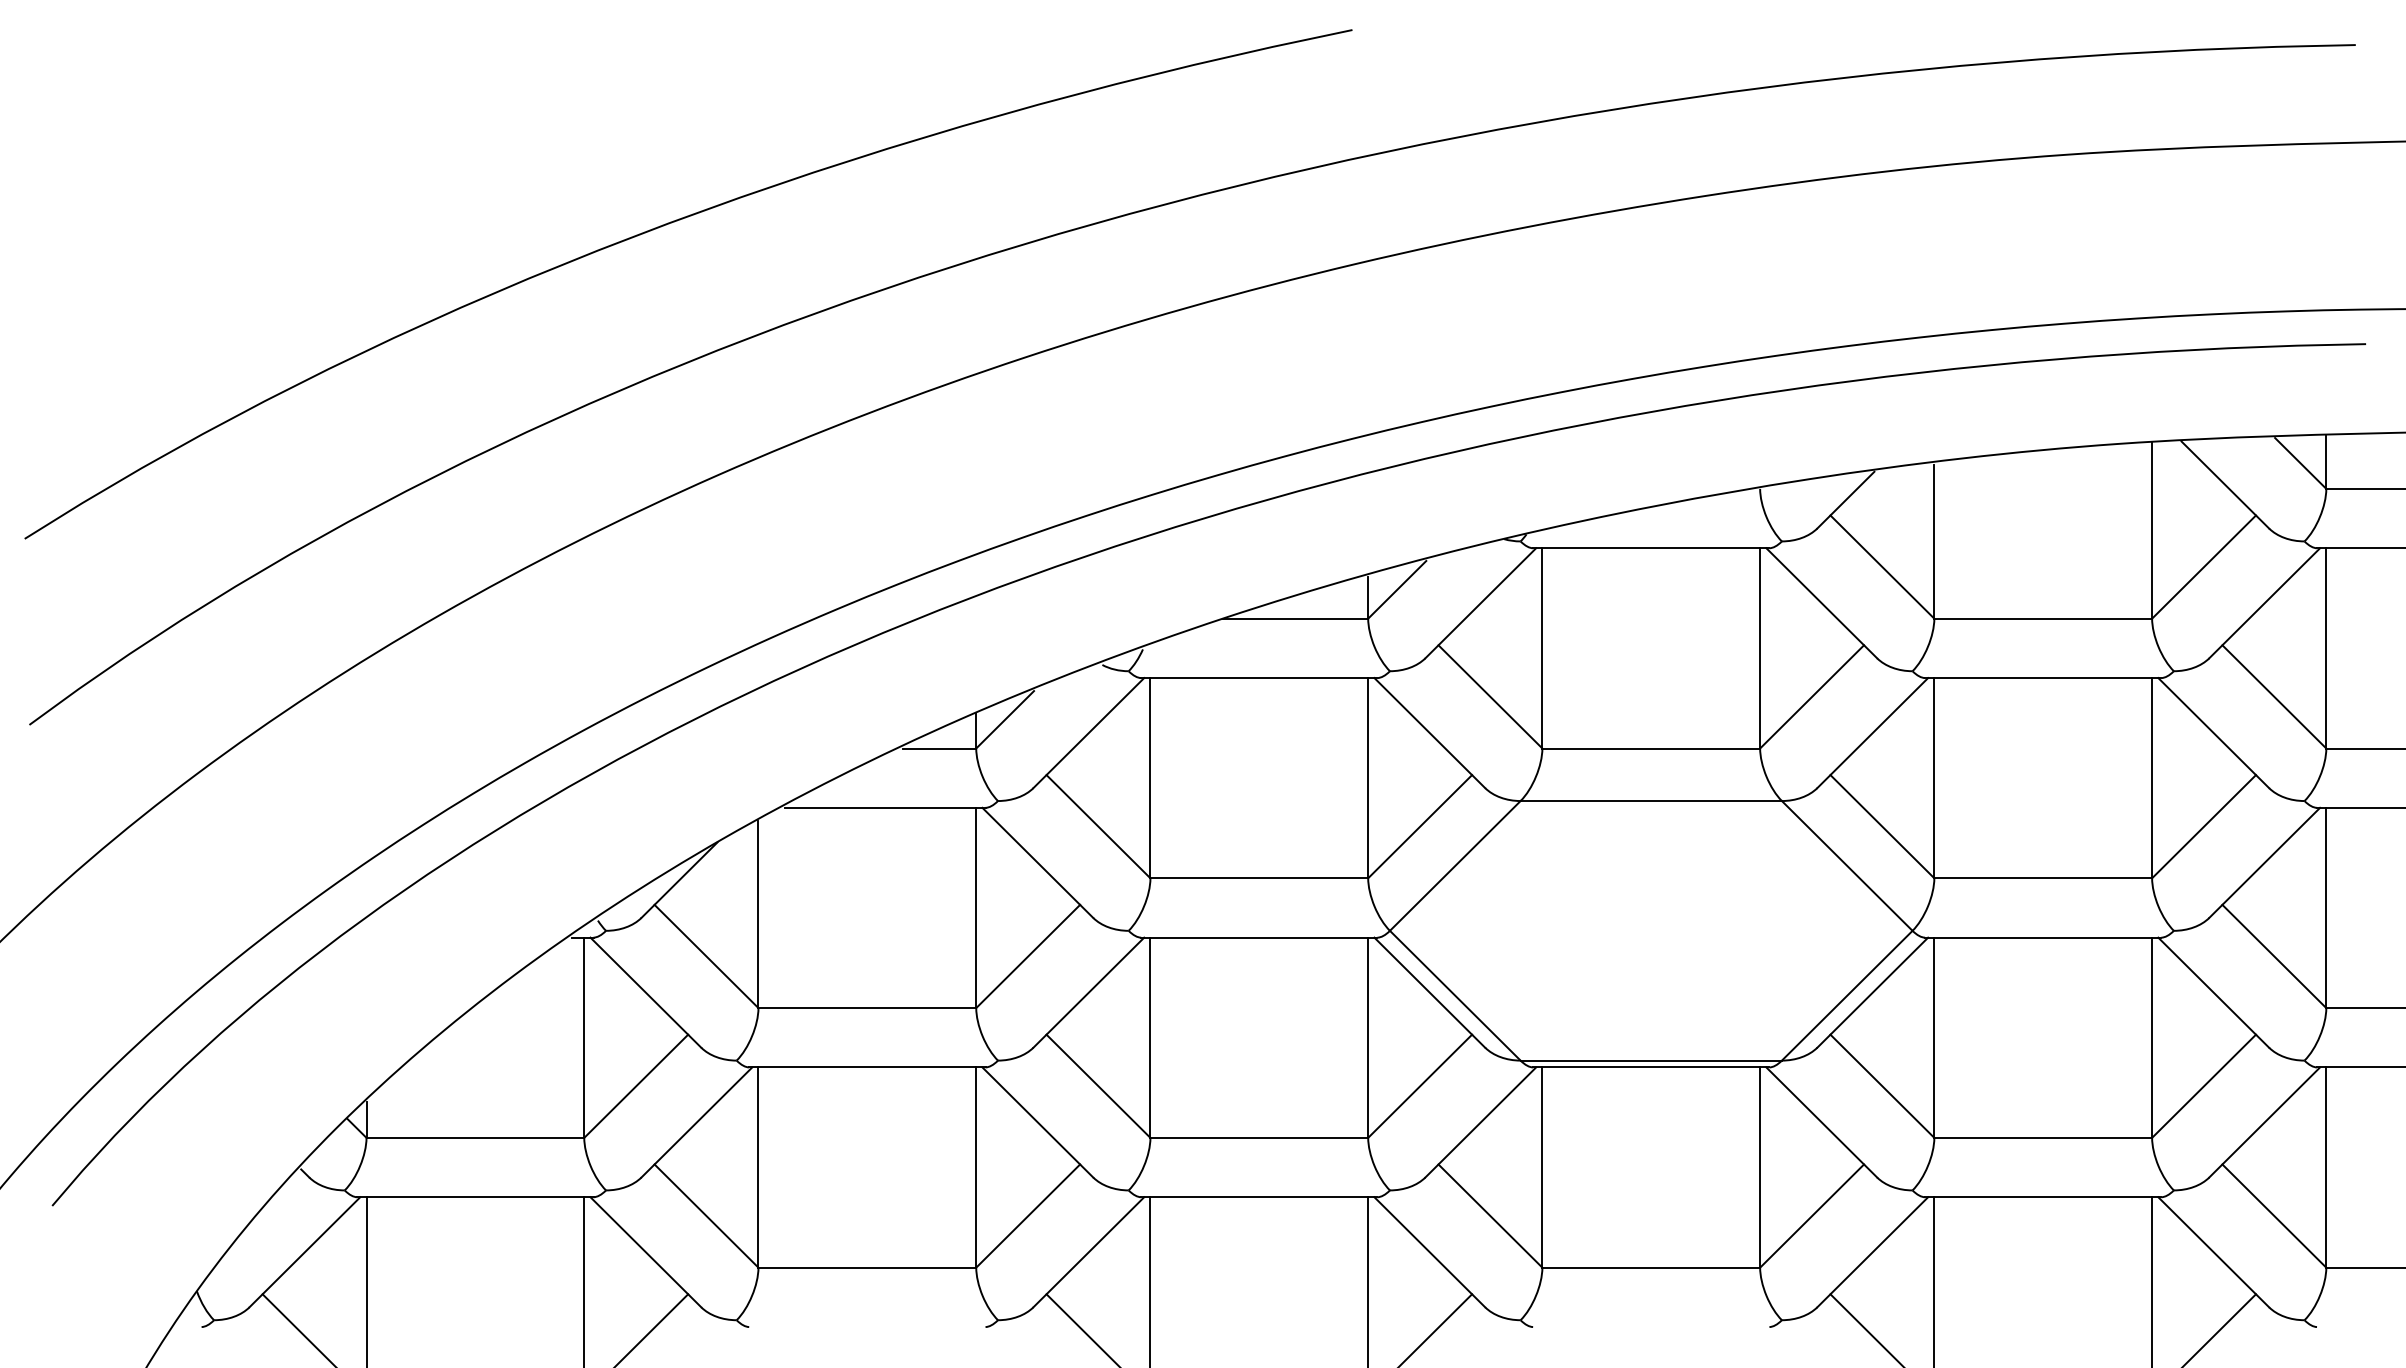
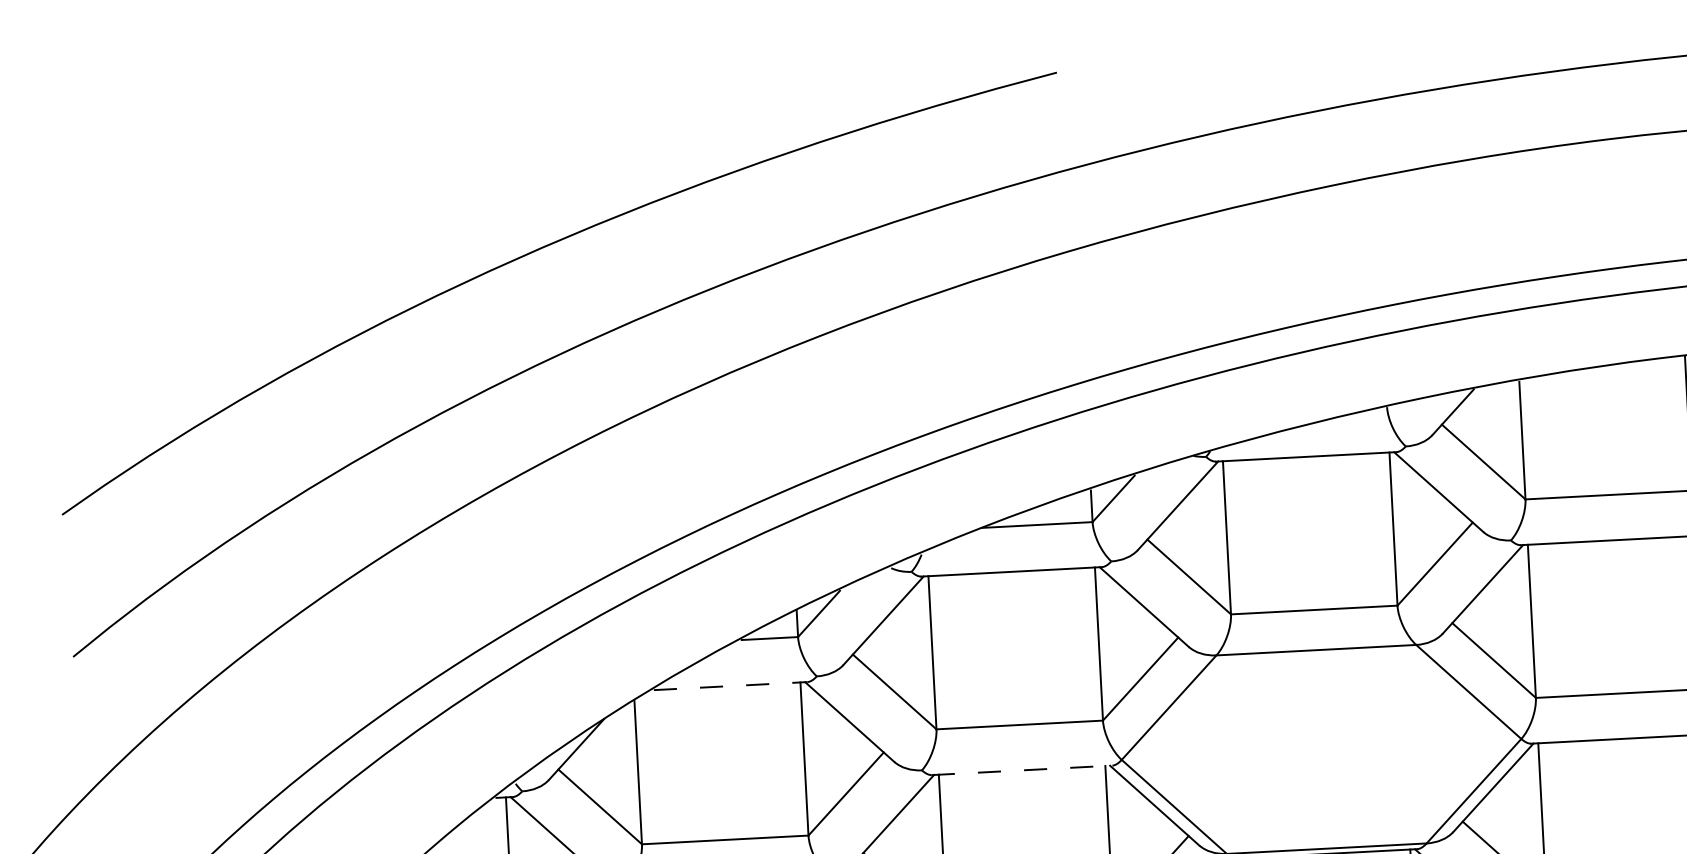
line: (885, 807) -> (731, 685), solid -> dashed
line: (1259, 937) -> (1022, 770), solid -> dashed

